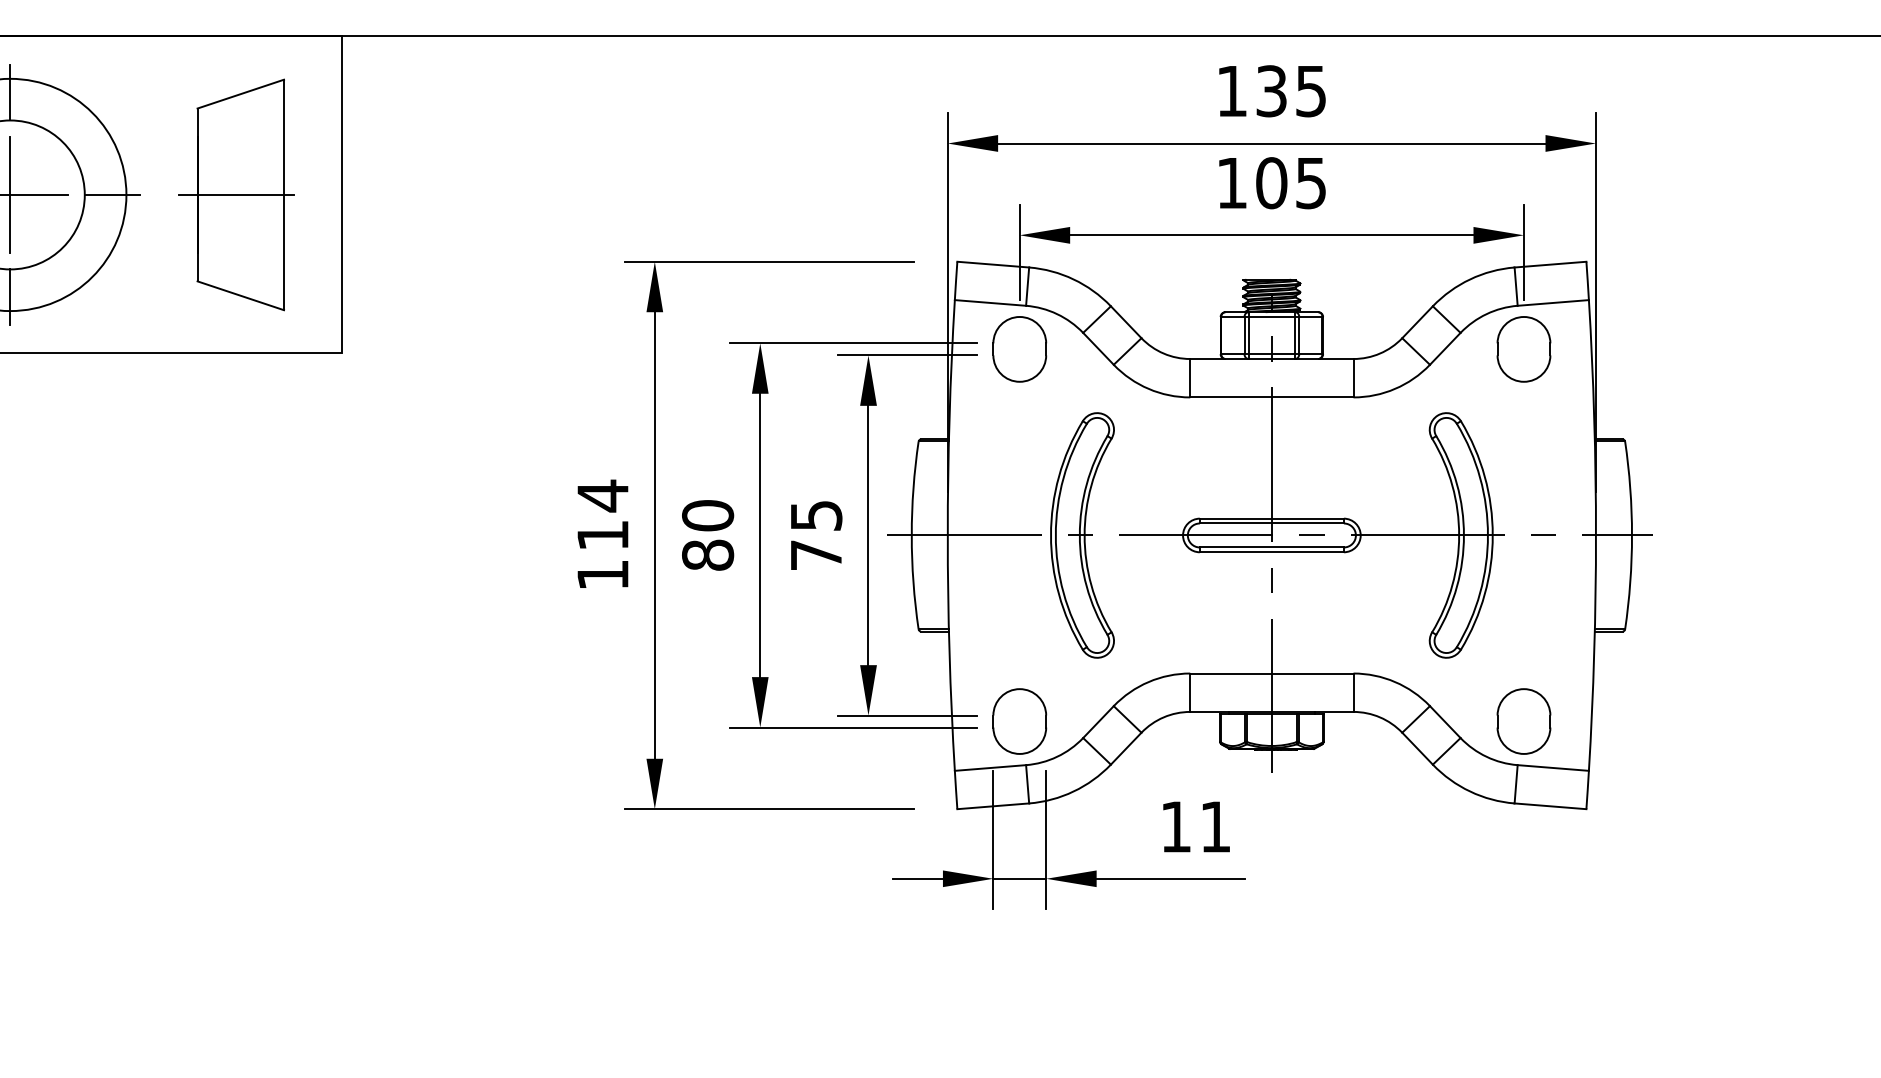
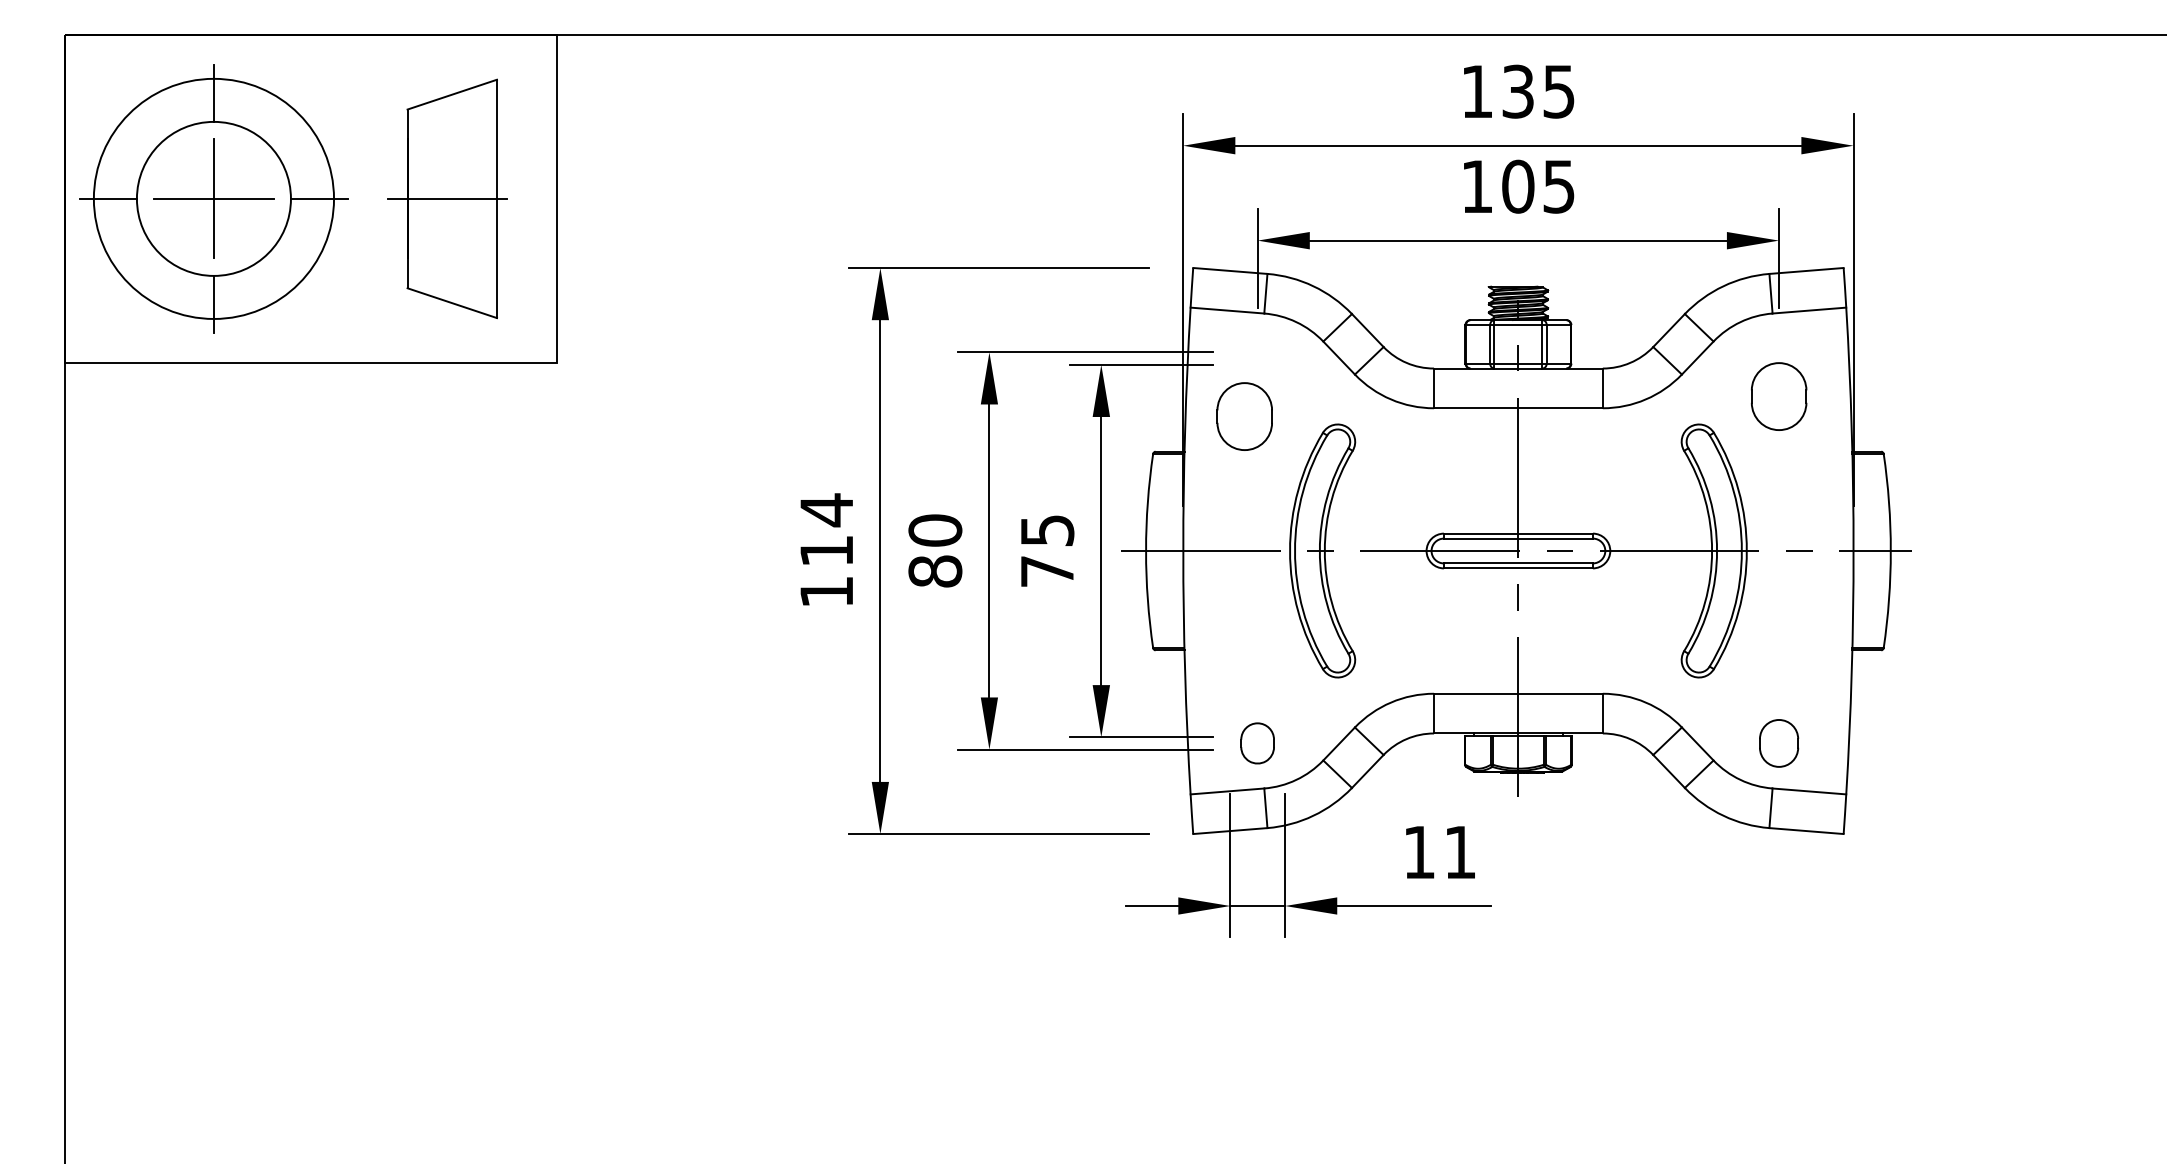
part: (1019, 349) -> (1244, 416), moved
part: (1523, 349) -> (1778, 396), moved
part: (1019, 721) -> (1257, 743), size x0.6
part: (1523, 721) -> (1778, 743), size x0.7

